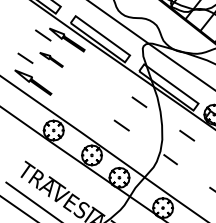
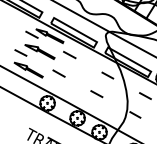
part: (51, 59) -> (39, 51), size x1.67
line: (90, 68) -> (69, 54), added
line: (73, 91) -> (58, 73), added

